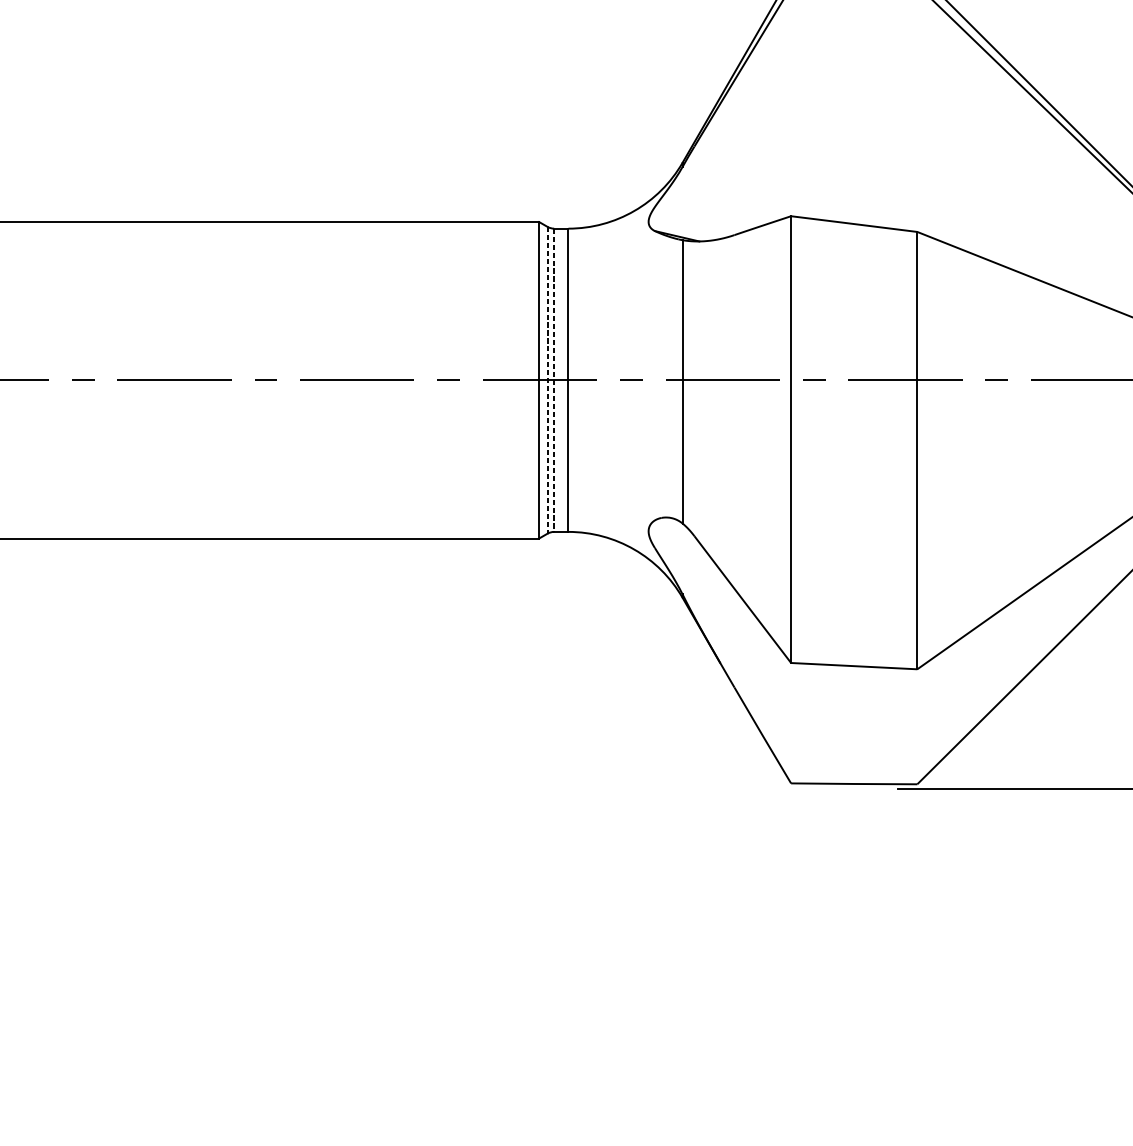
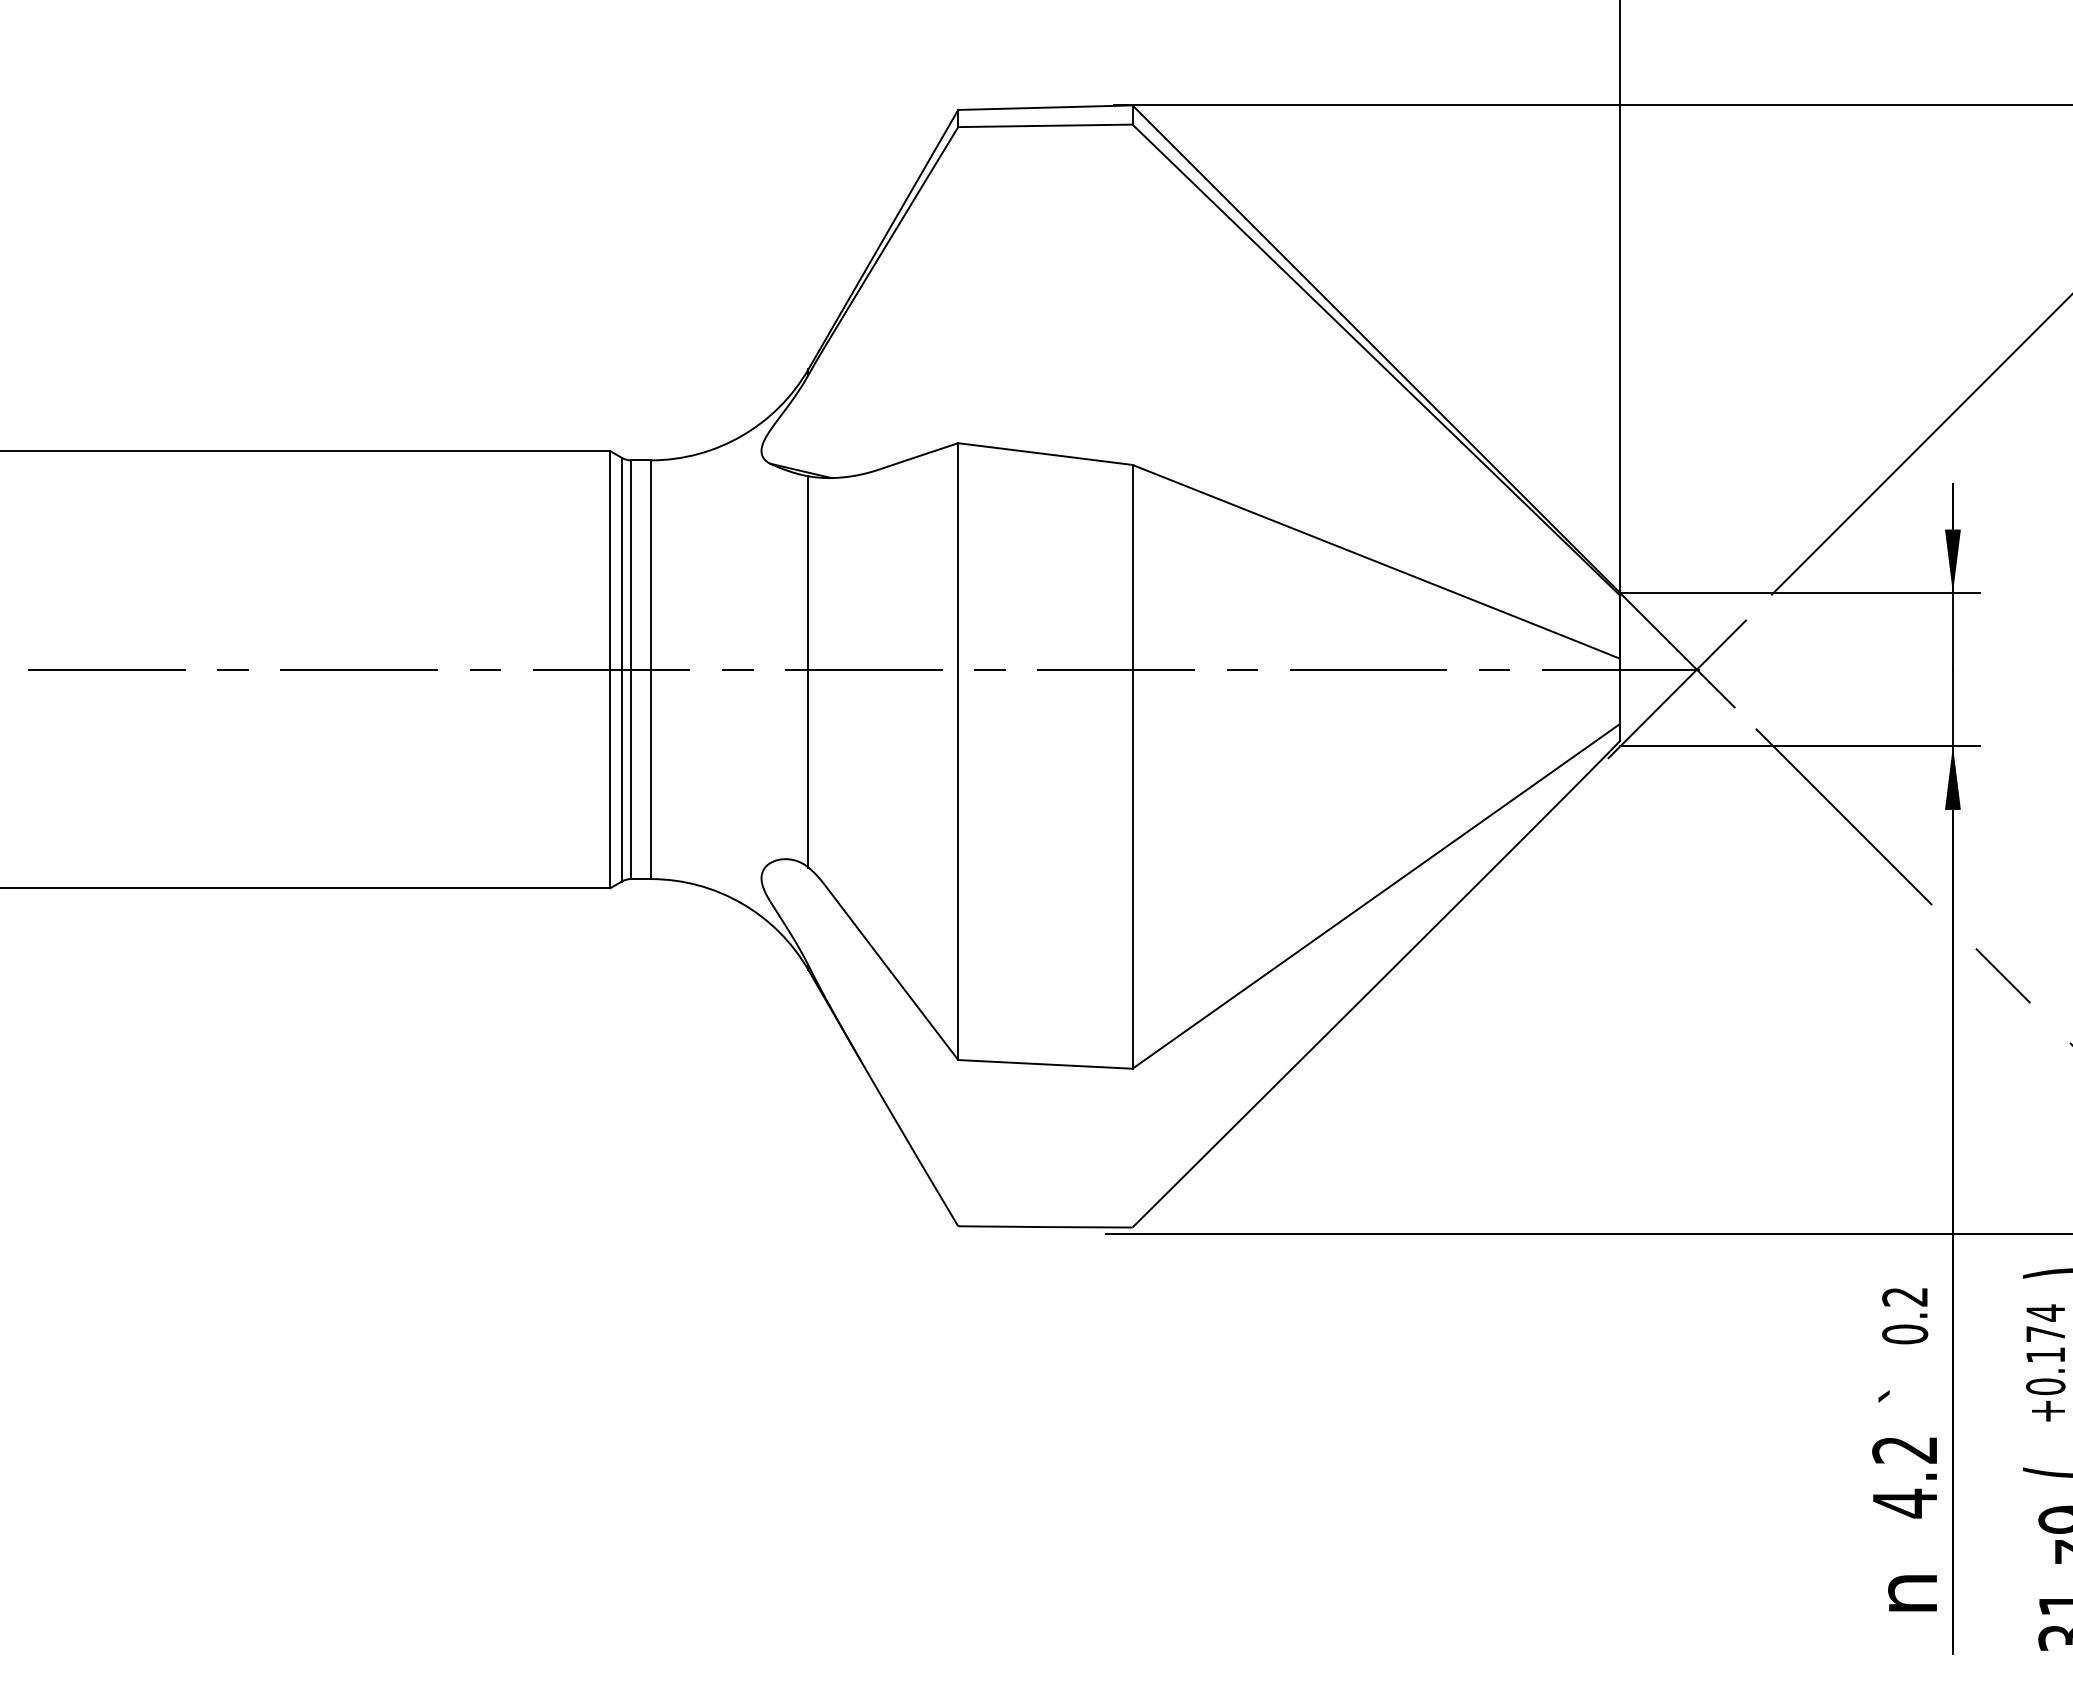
line: (547, 380) -> (621, 669), dashed -> solid
line: (554, 380) -> (631, 670), dashed -> solid

